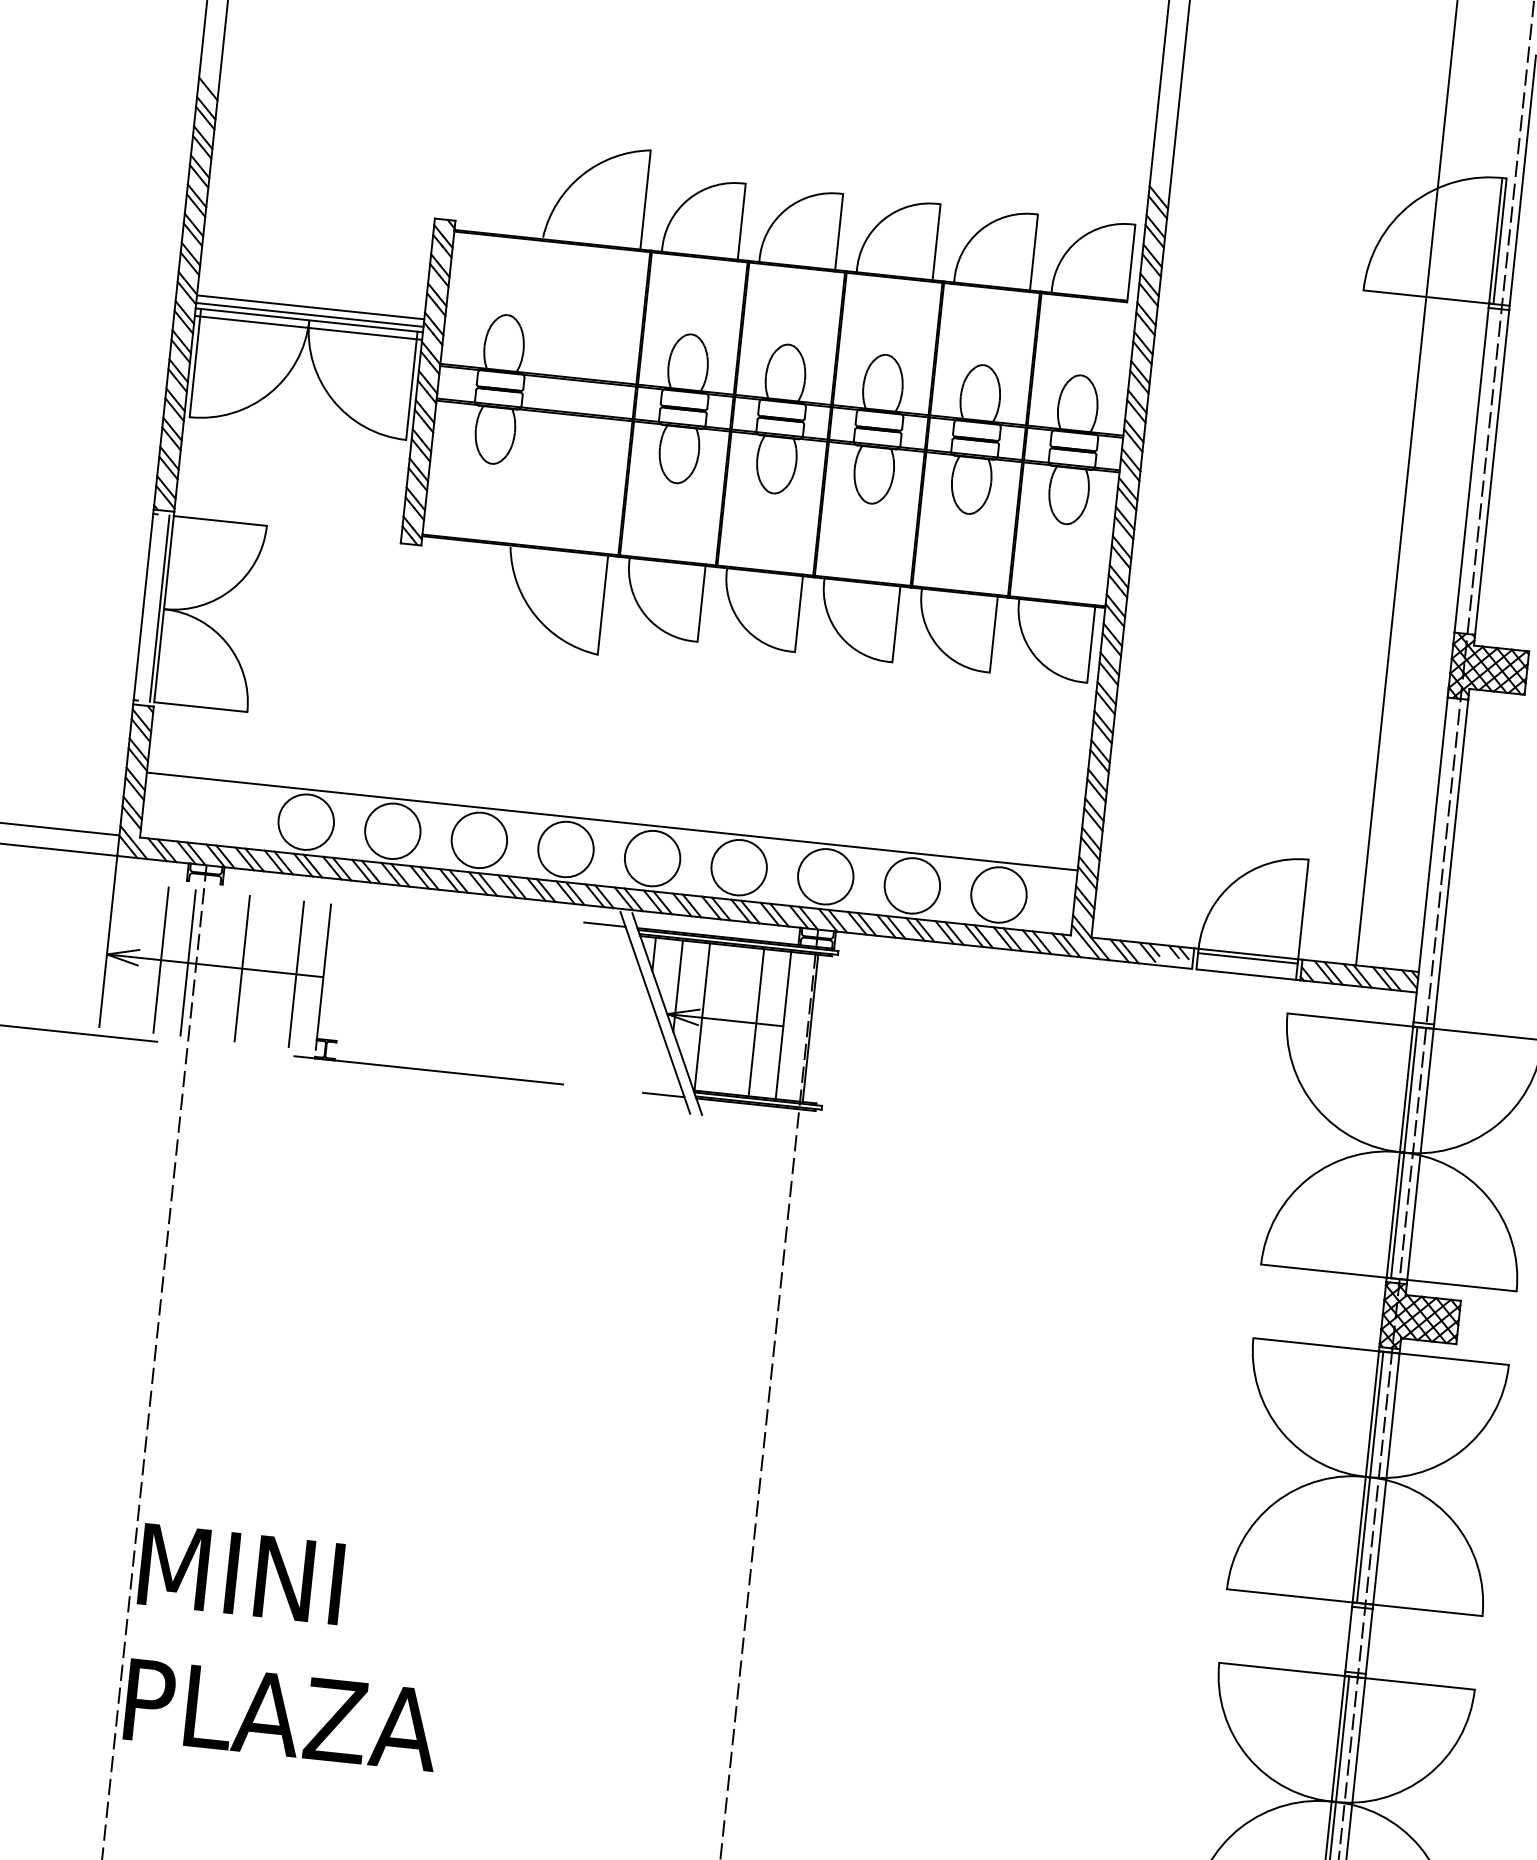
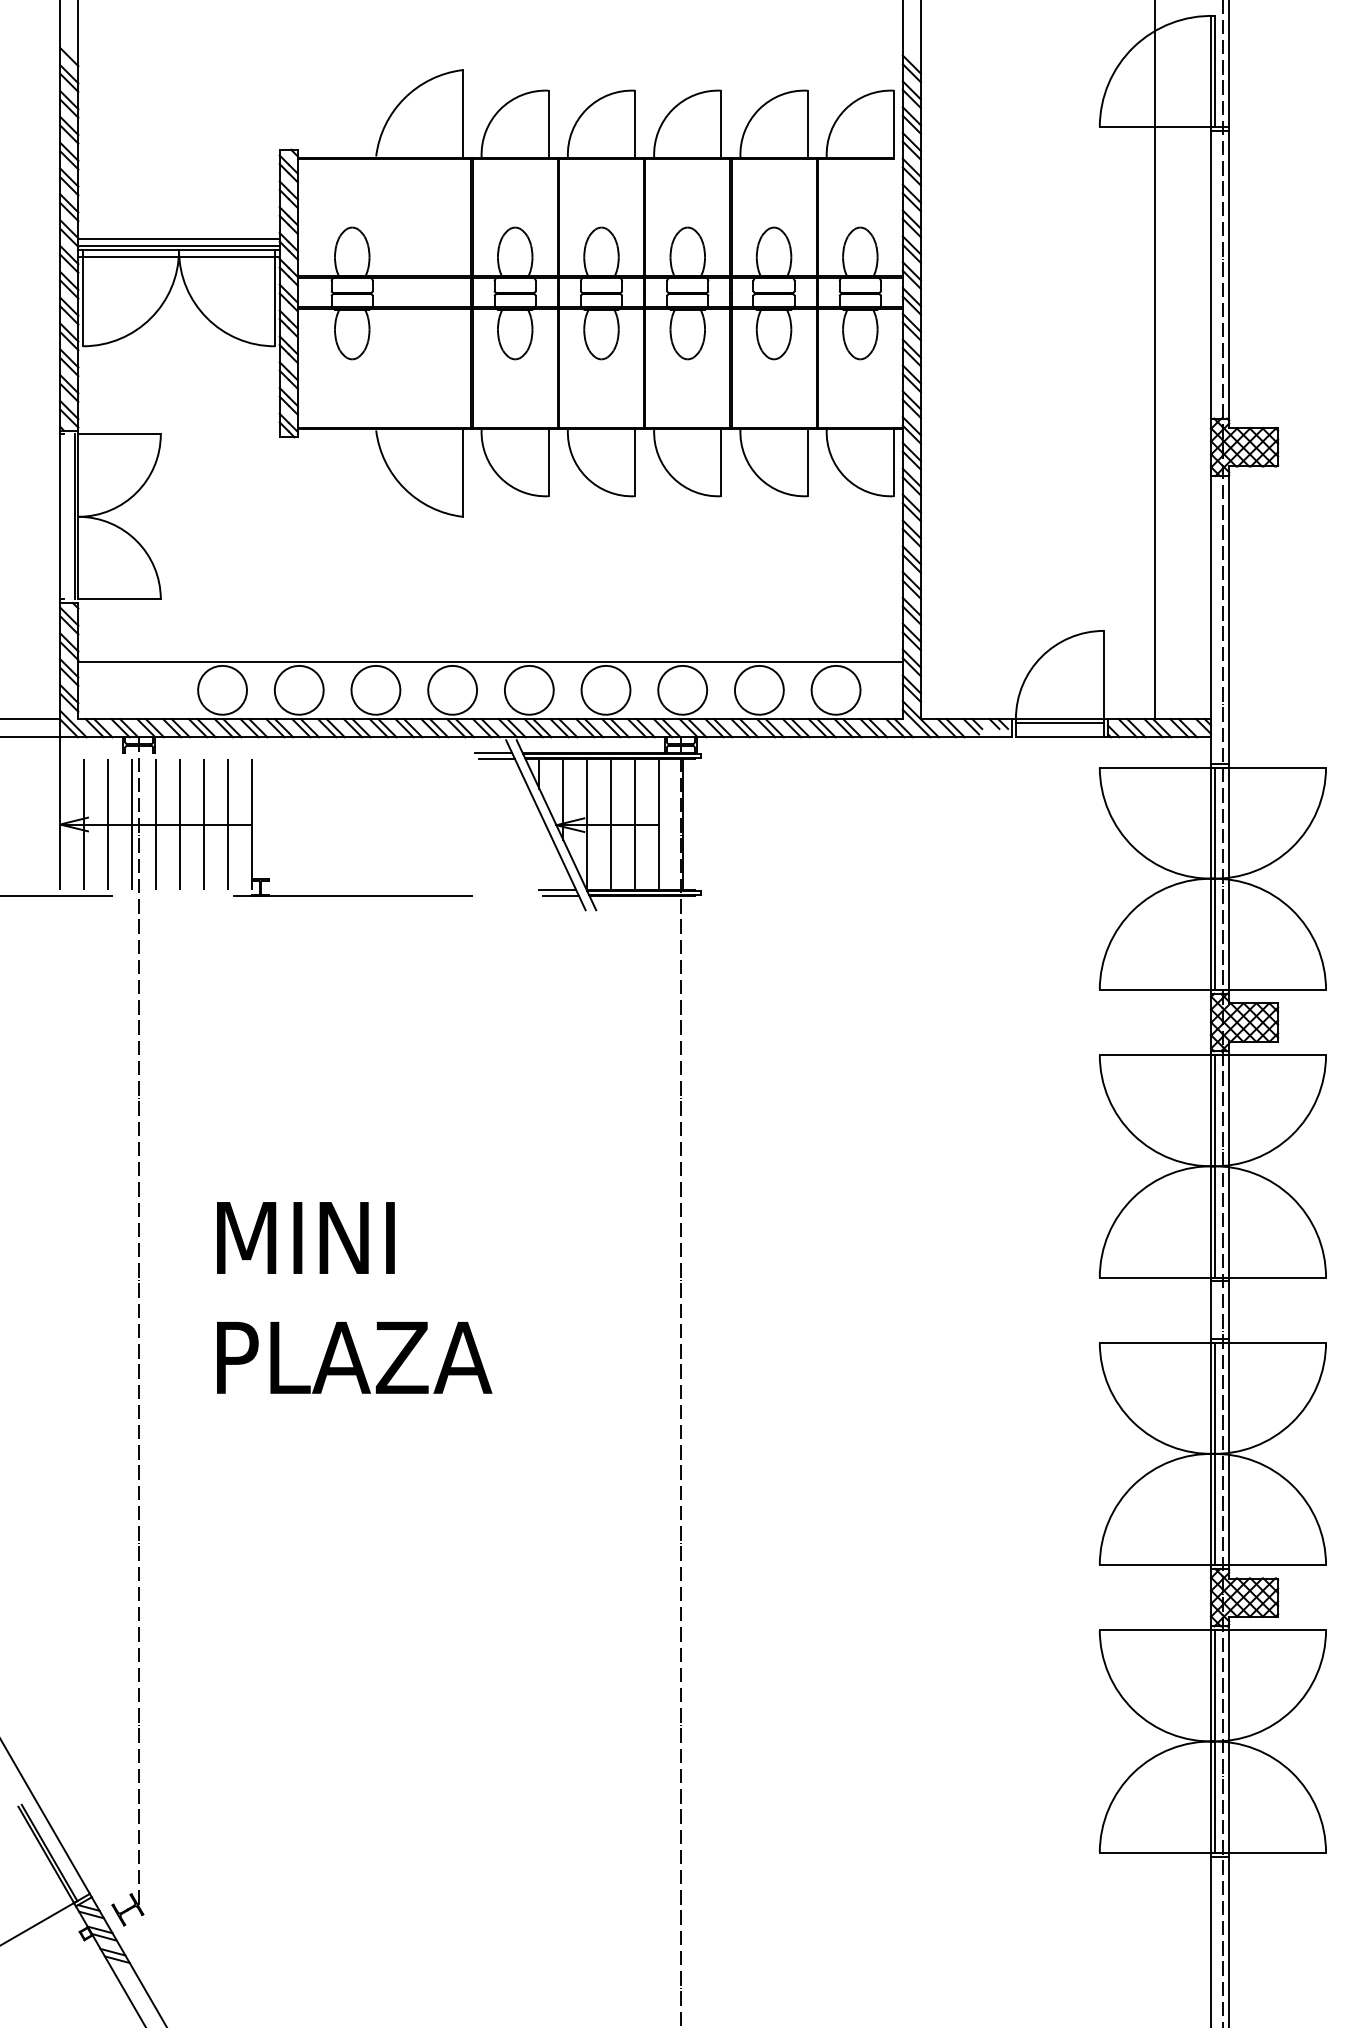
line: (607, 932) -> (496, 759), added
line: (134, 957) -> (84, 824), added
line: (215, 965) -> (156, 824), added
line: (268, 971) -> (203, 824), added
line: (729, 1019) -> (611, 824), added
line: (660, 1086) -> (557, 889), added
text: (289, 1647) -> (354, 1297), moved

